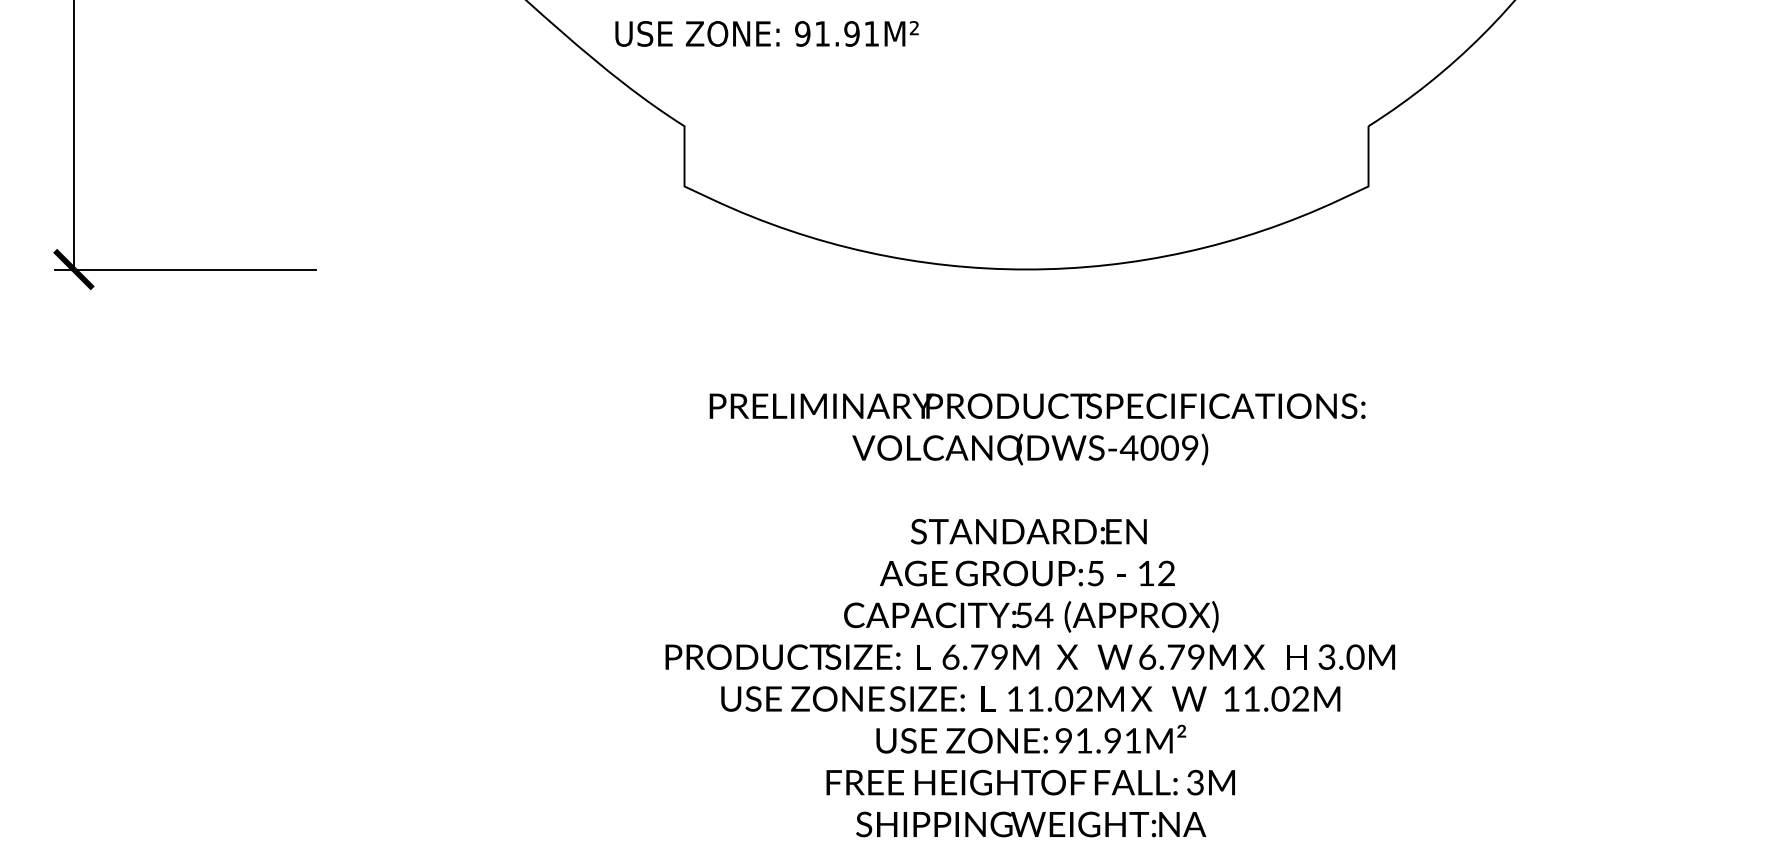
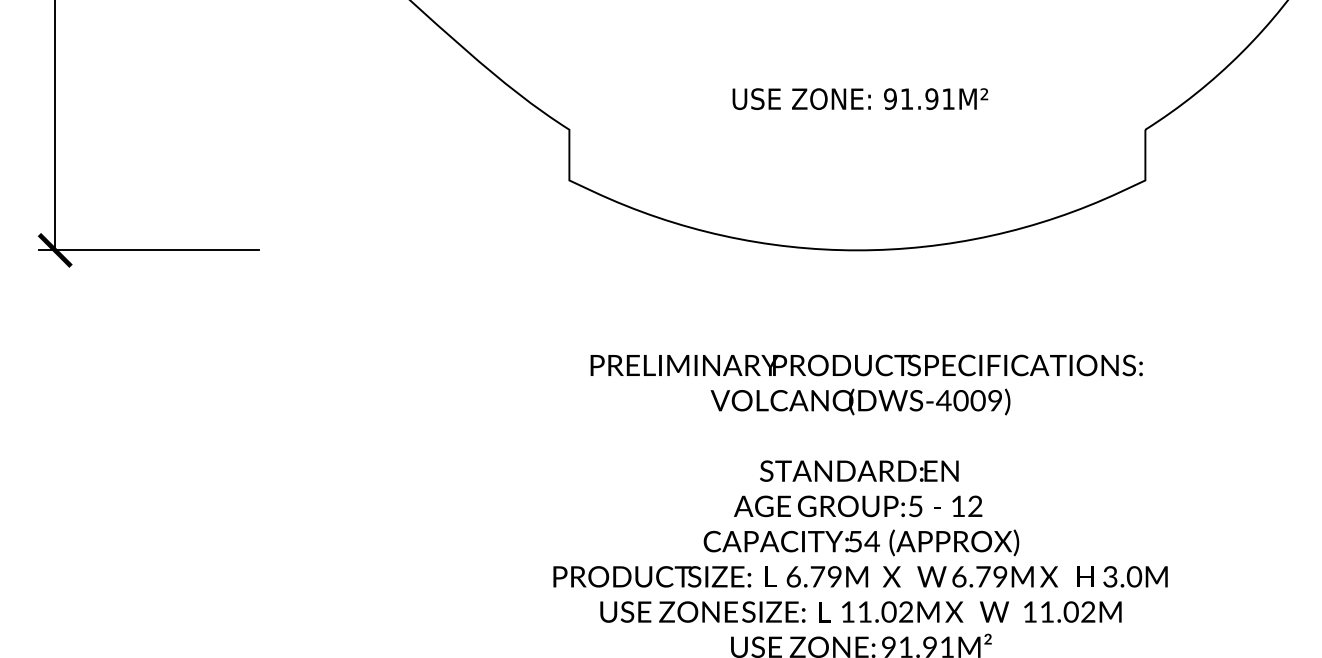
text: (766, 33) -> (859, 98), moved

